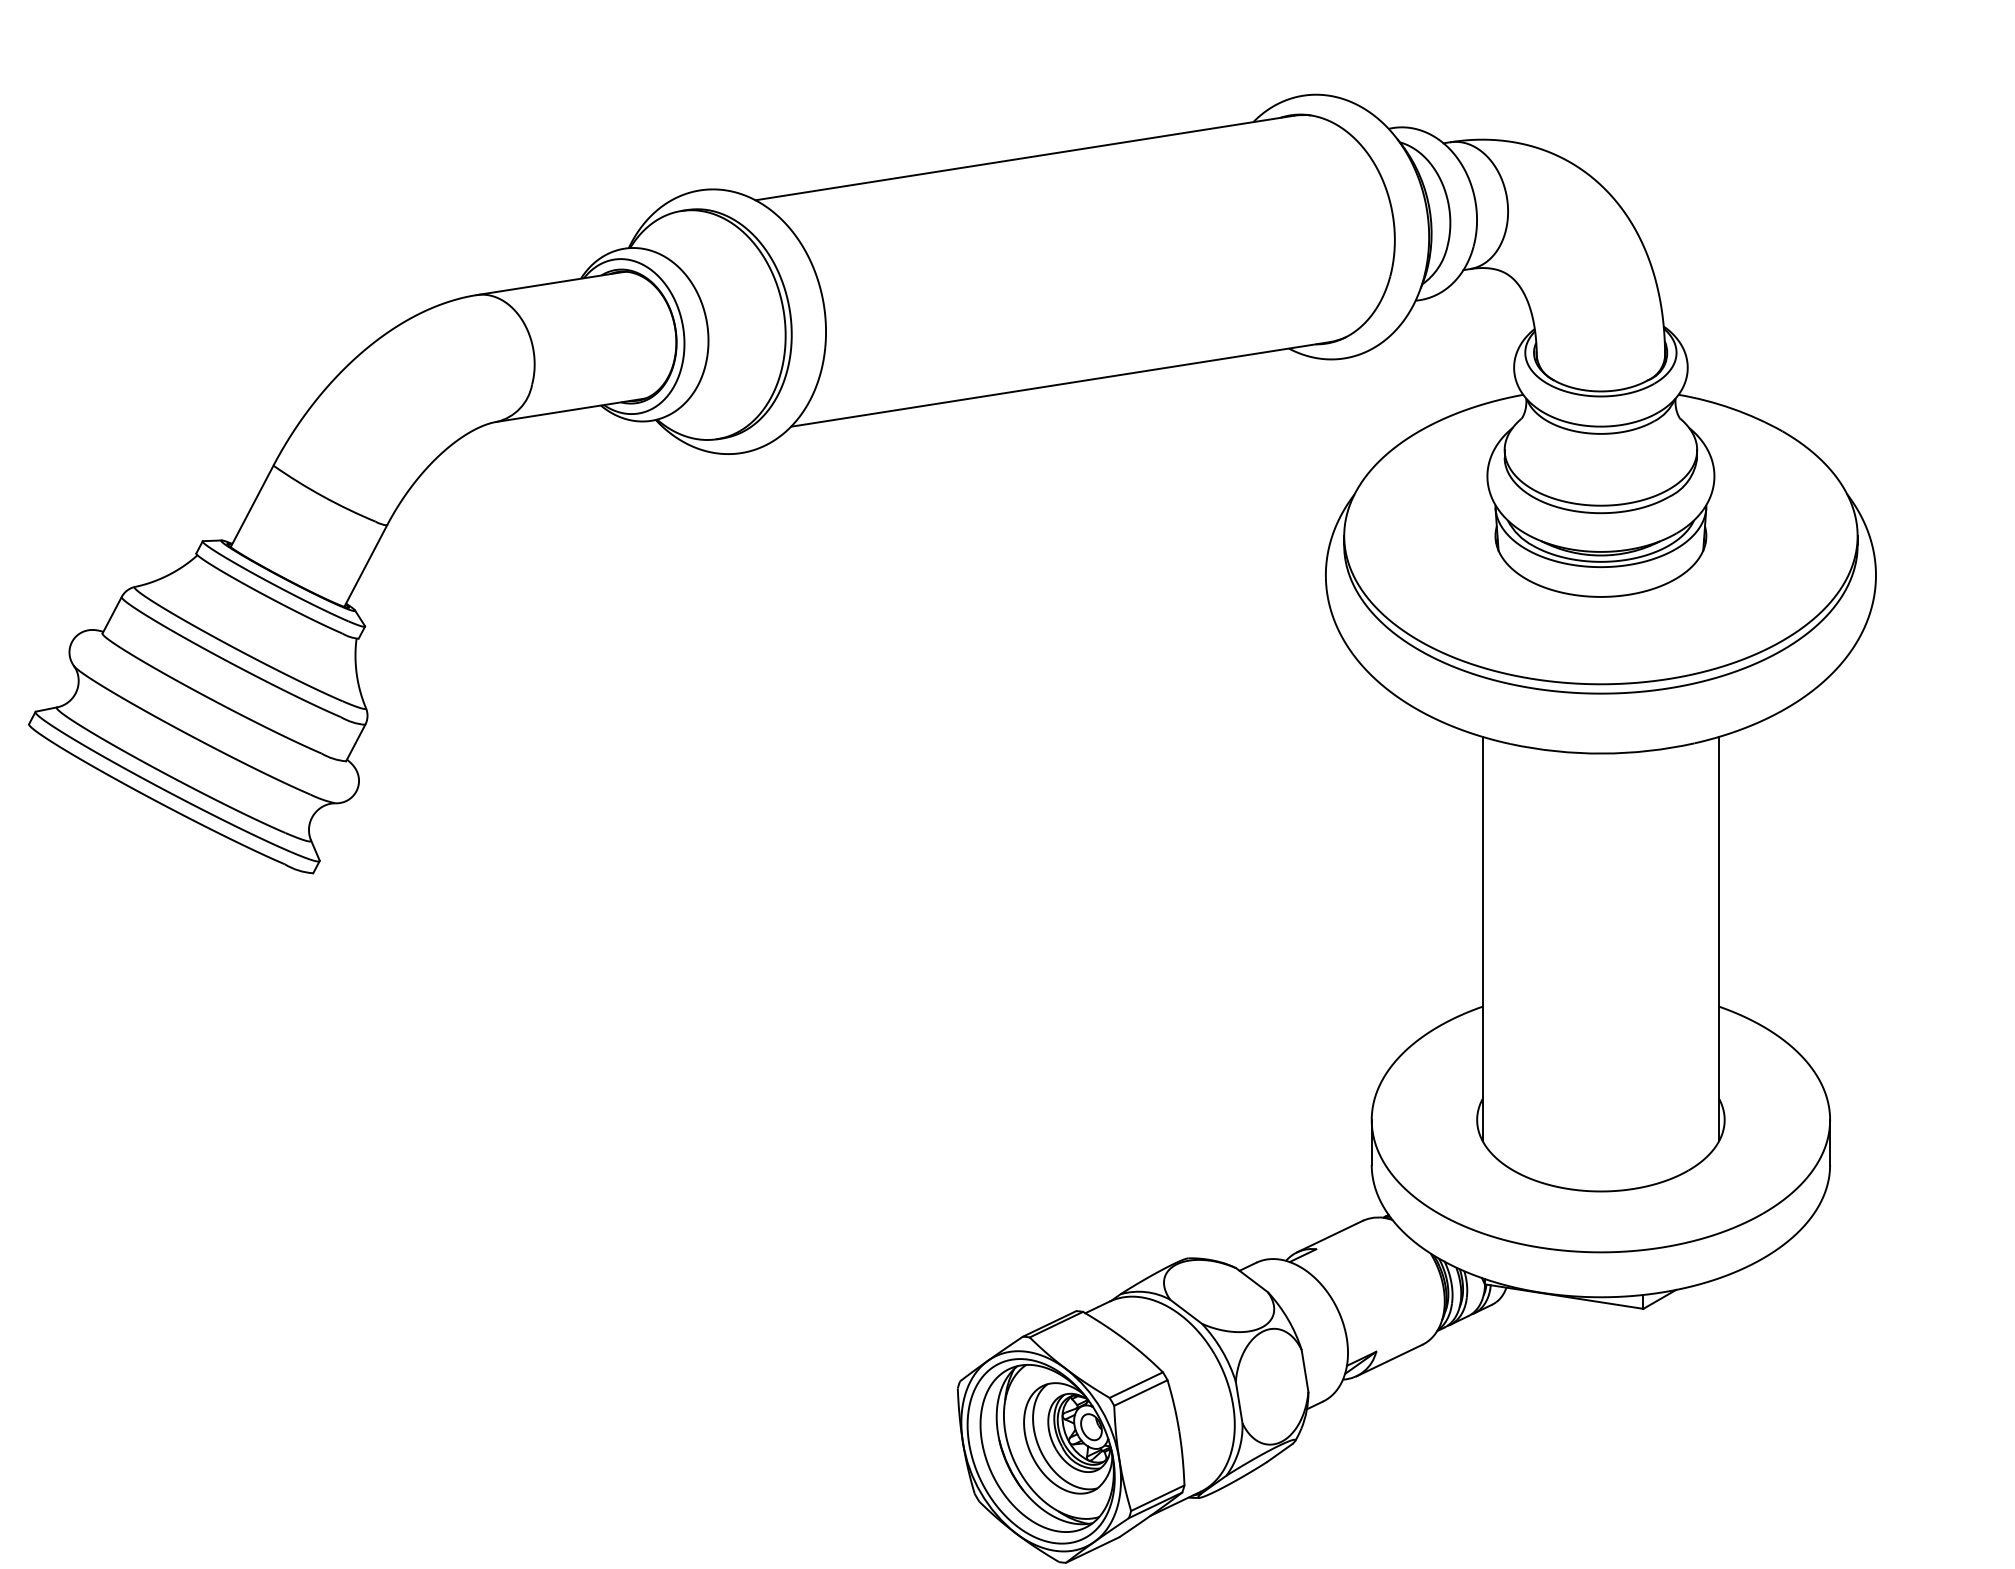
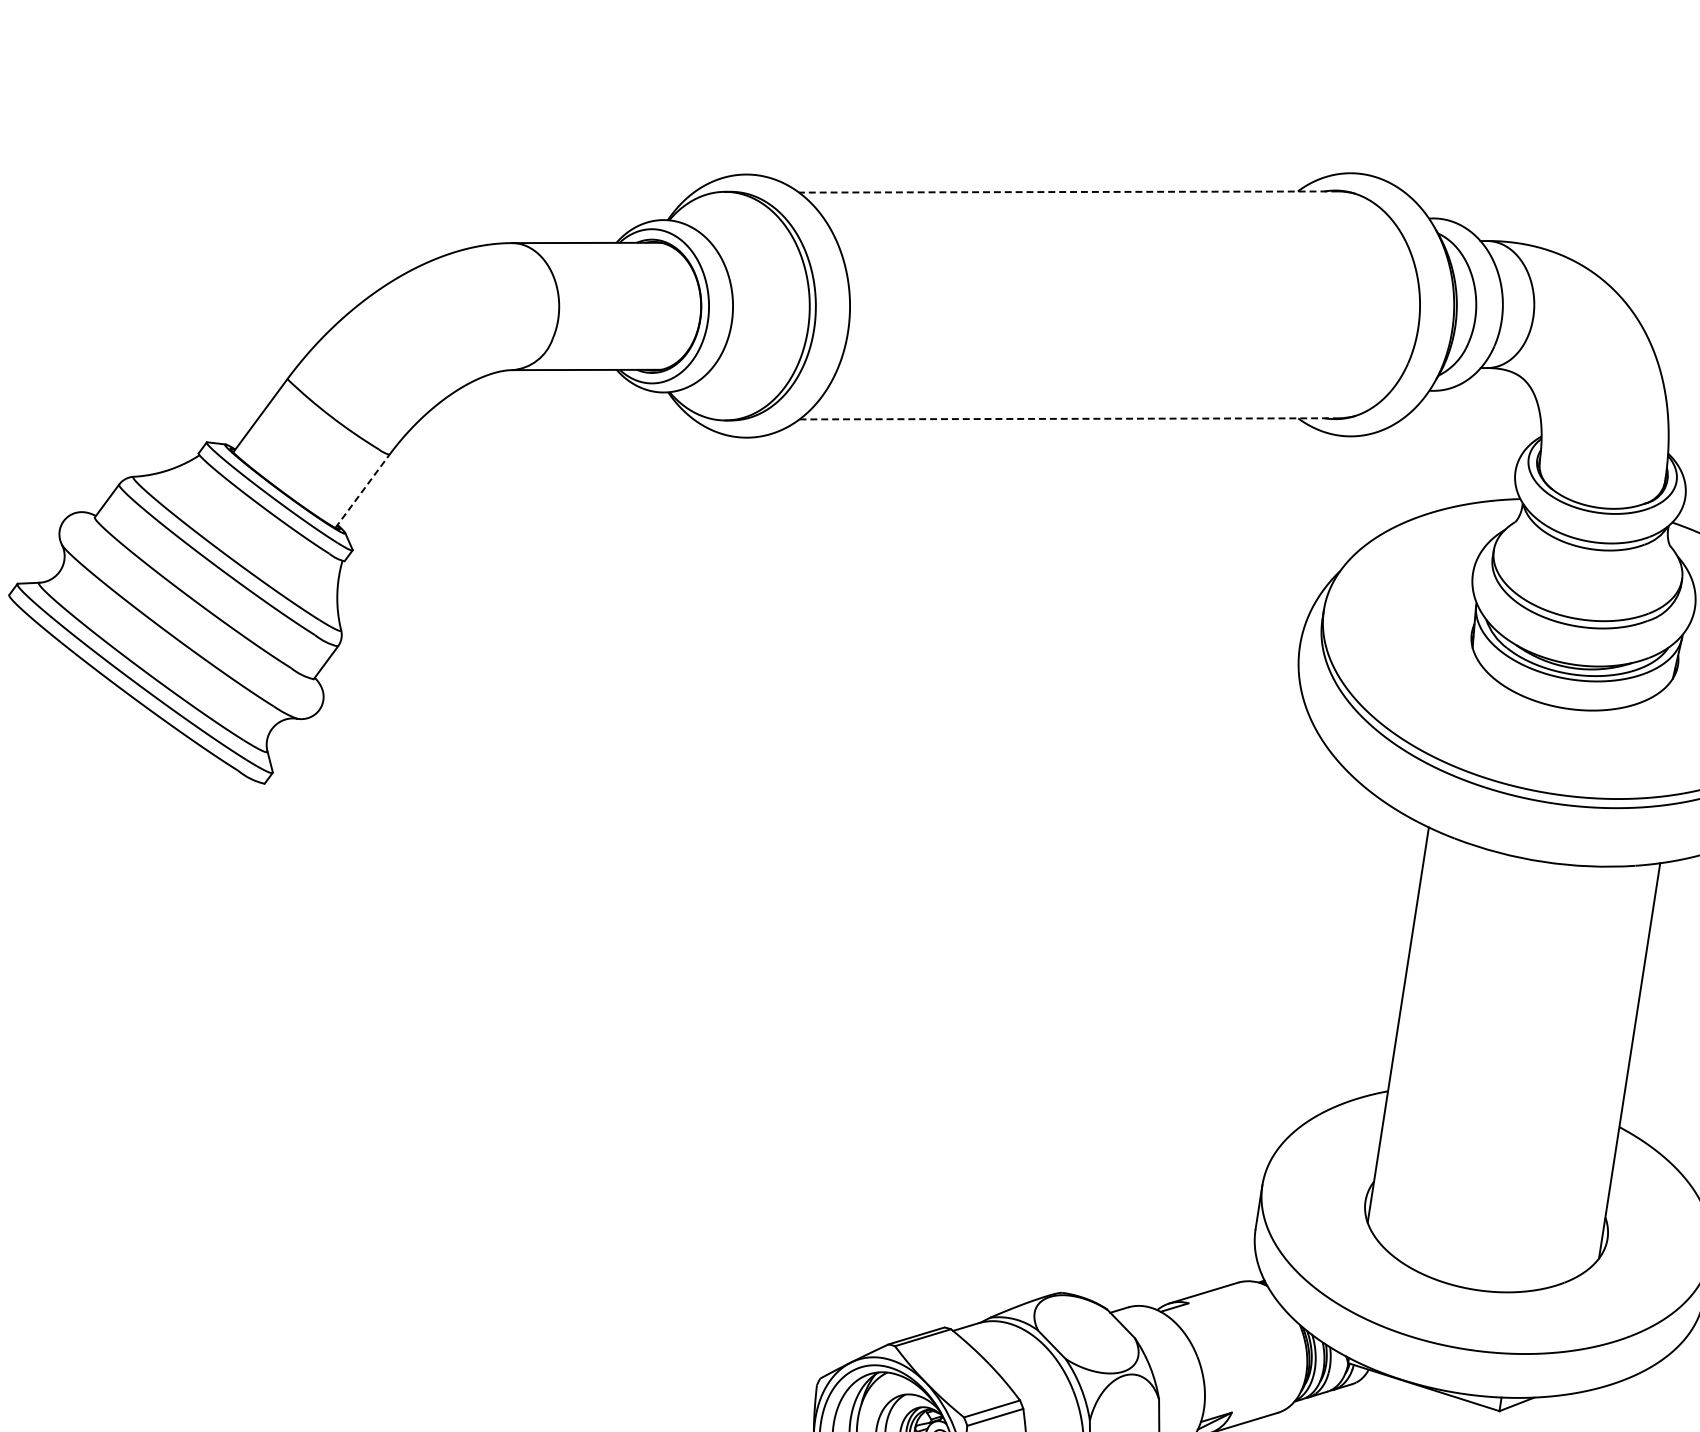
line: (1024, 158) -> (1068, 192), solid -> dashed
line: (1060, 384) -> (1069, 418), solid -> dashed
line: (365, 565) -> (362, 490), solid -> dashed

